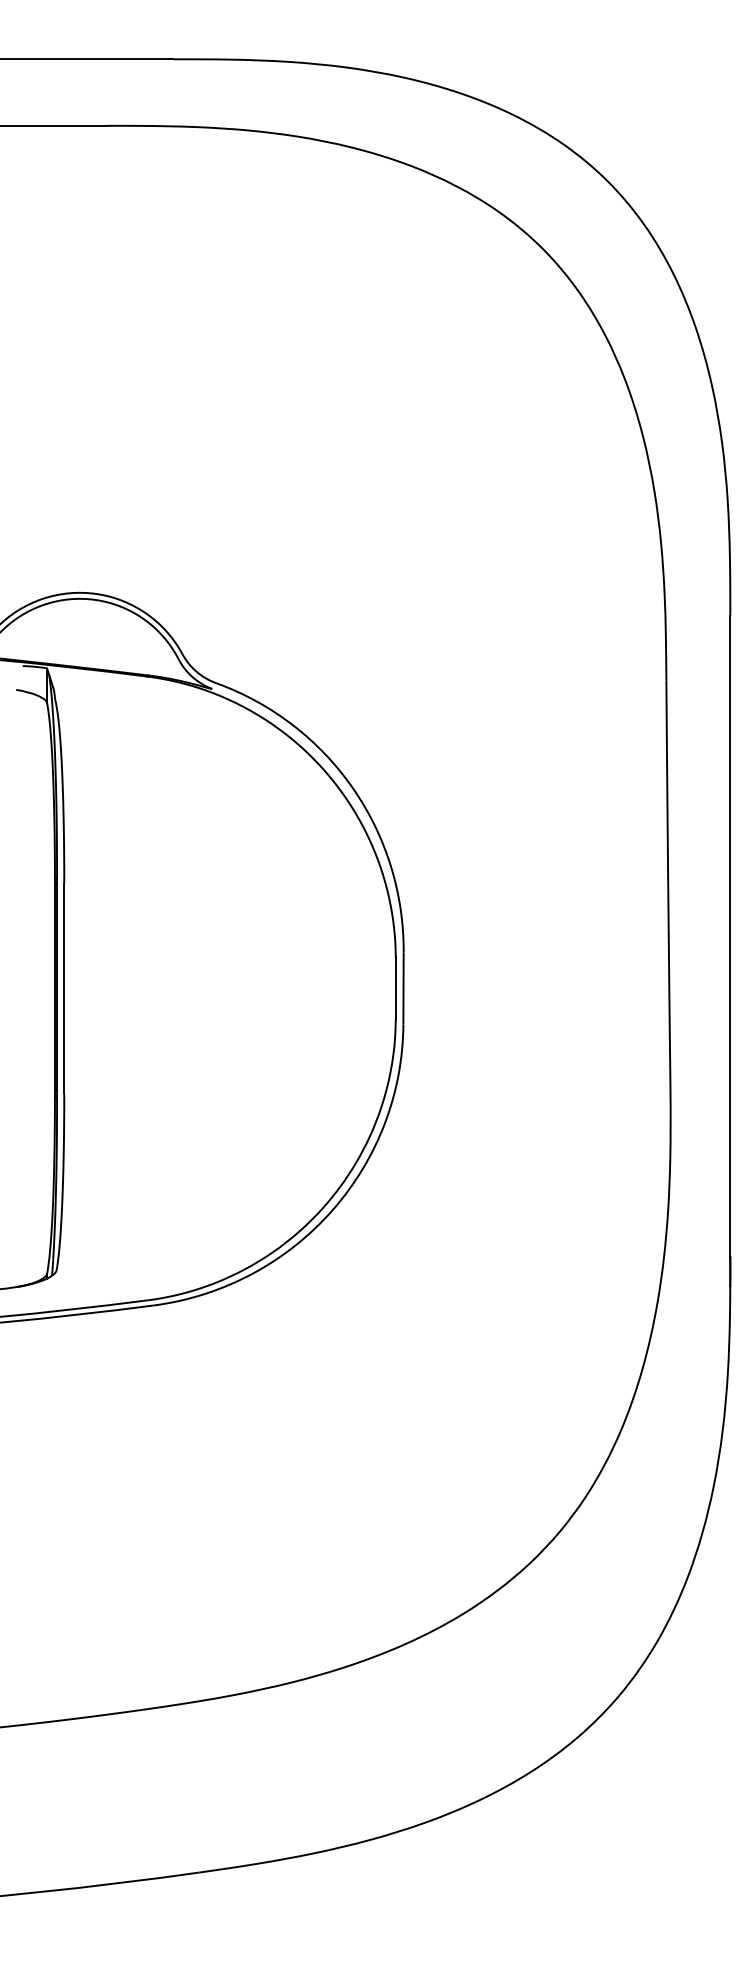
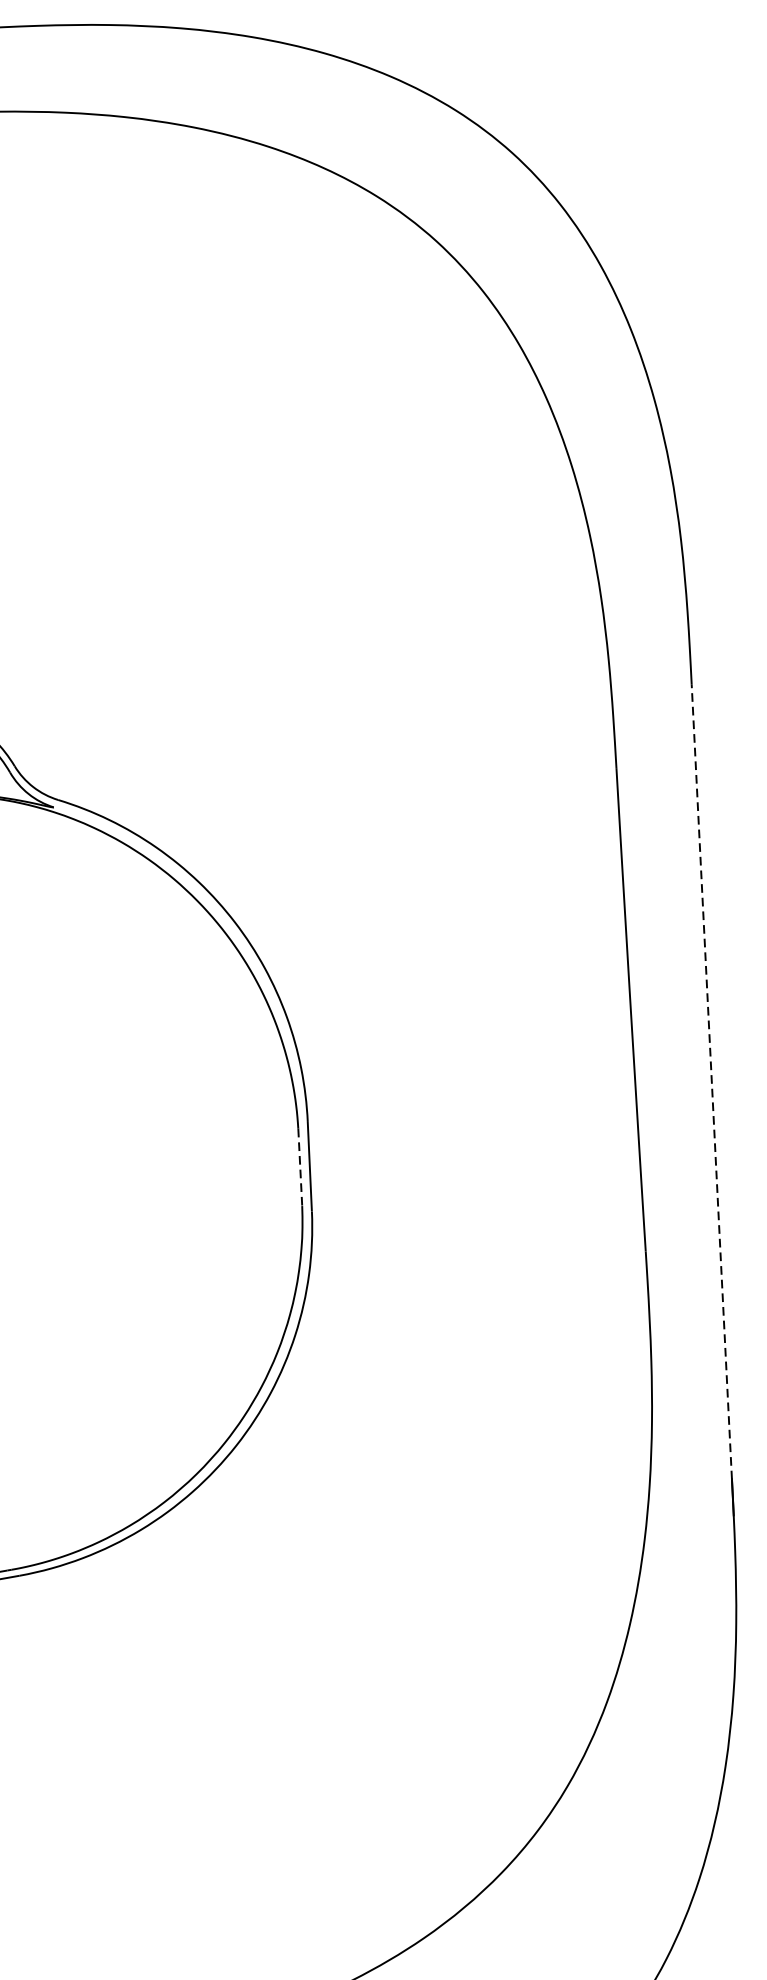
line: (730, 936) -> (712, 1081), solid -> dashed
line: (395, 988) -> (299, 1167), solid -> dashed

